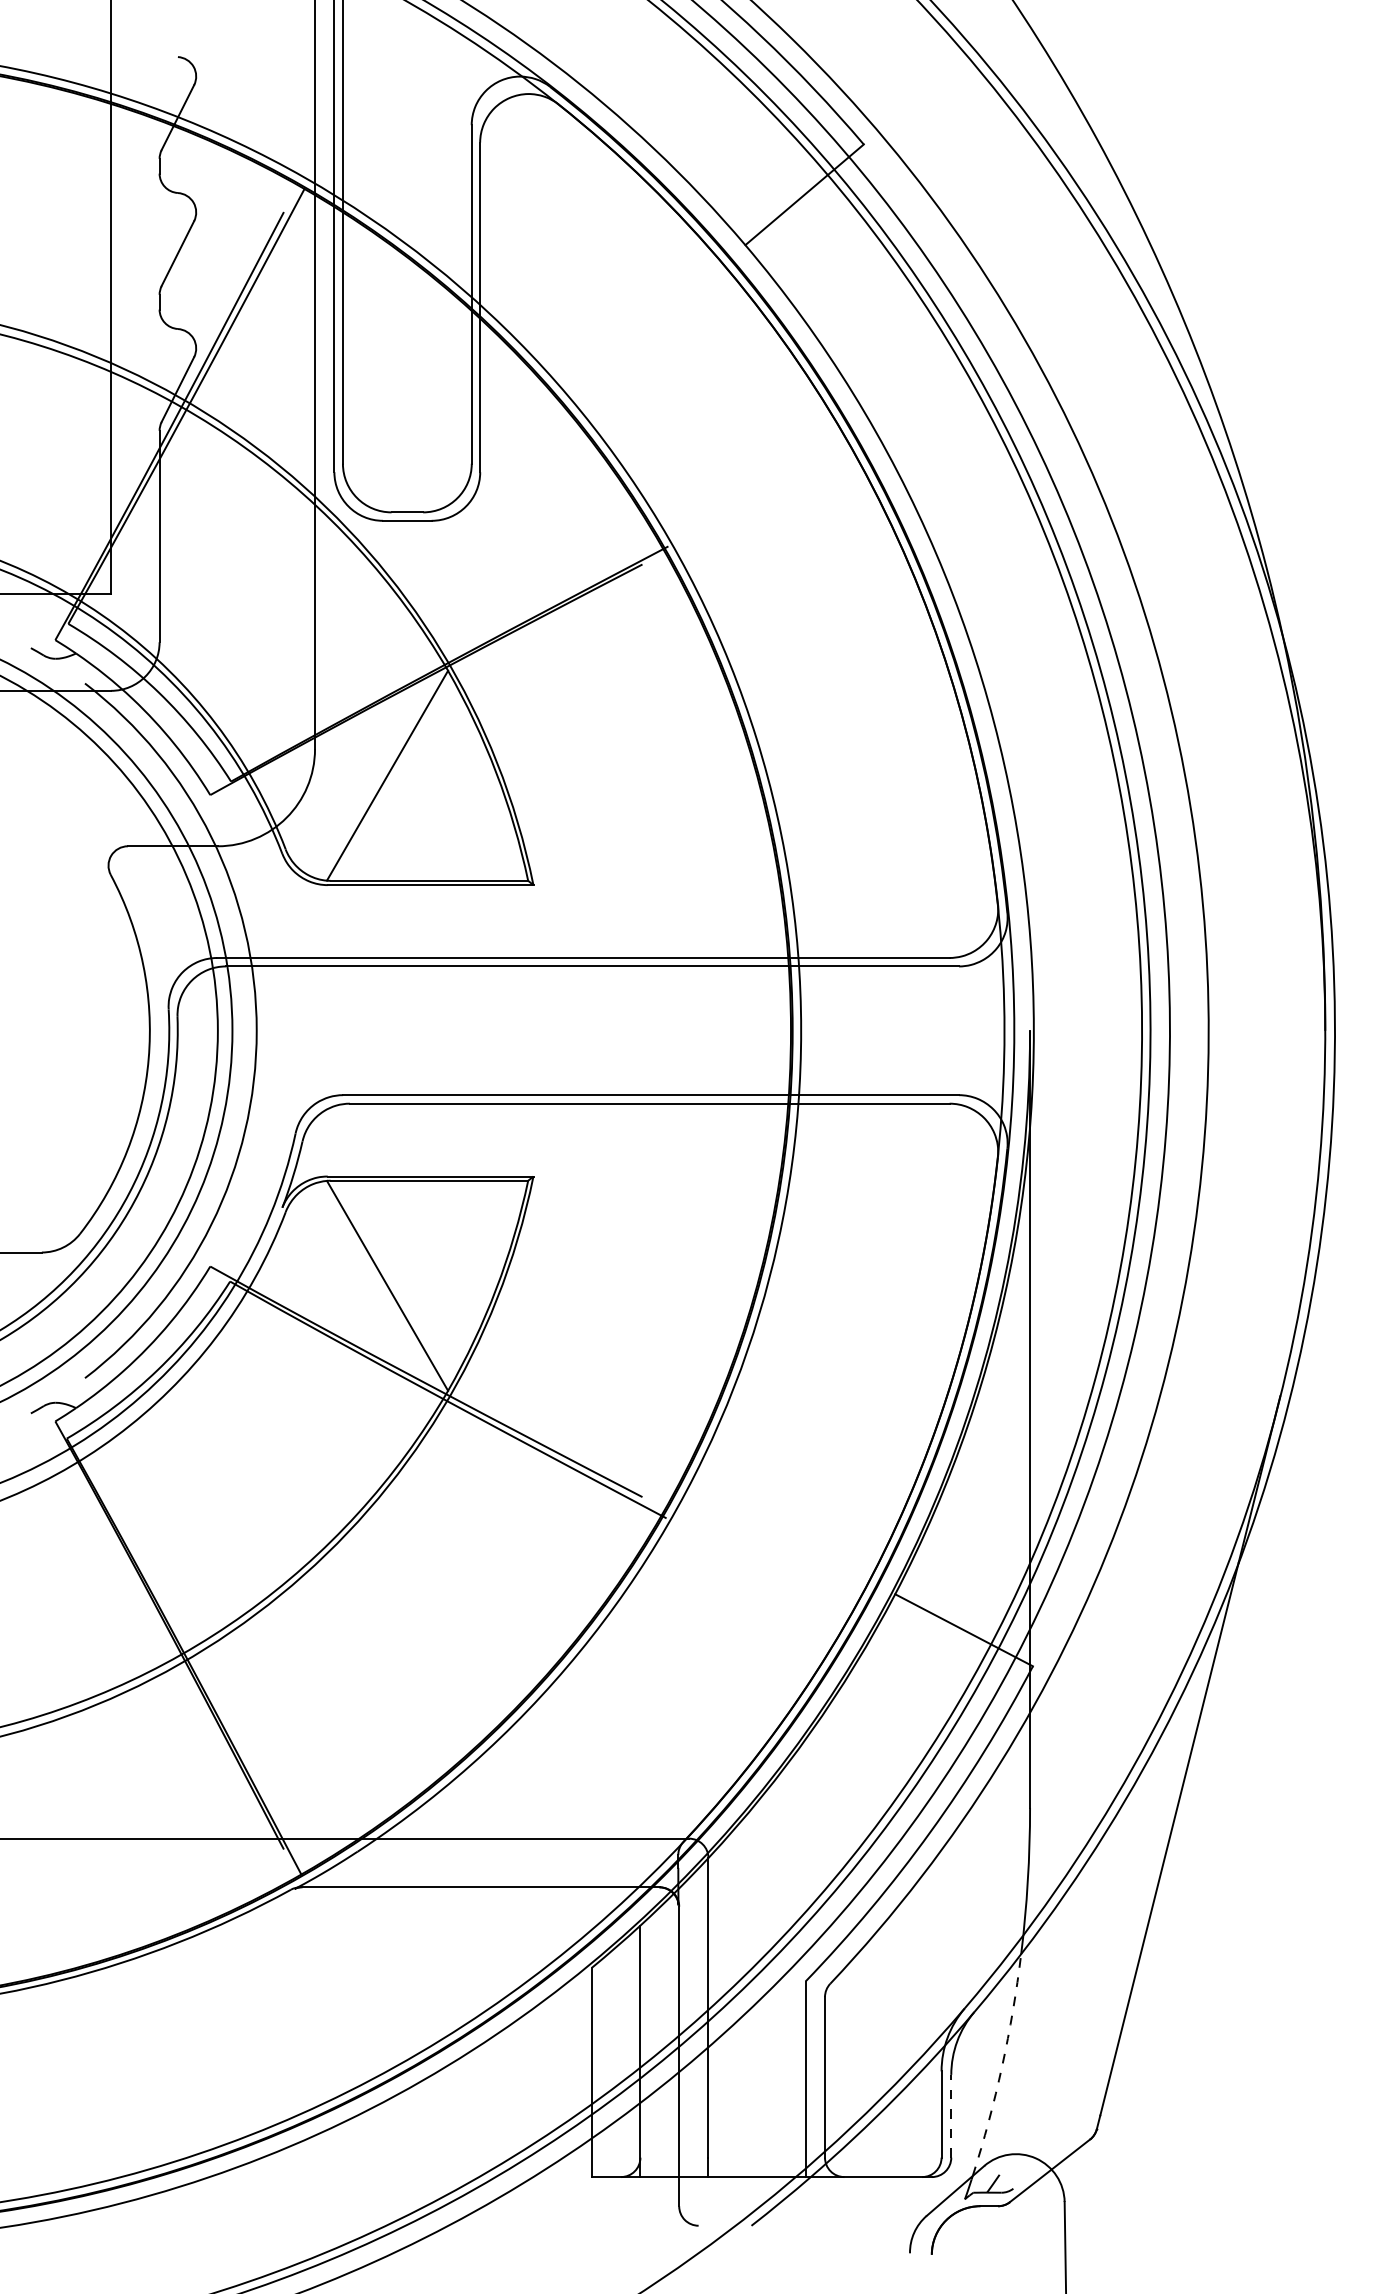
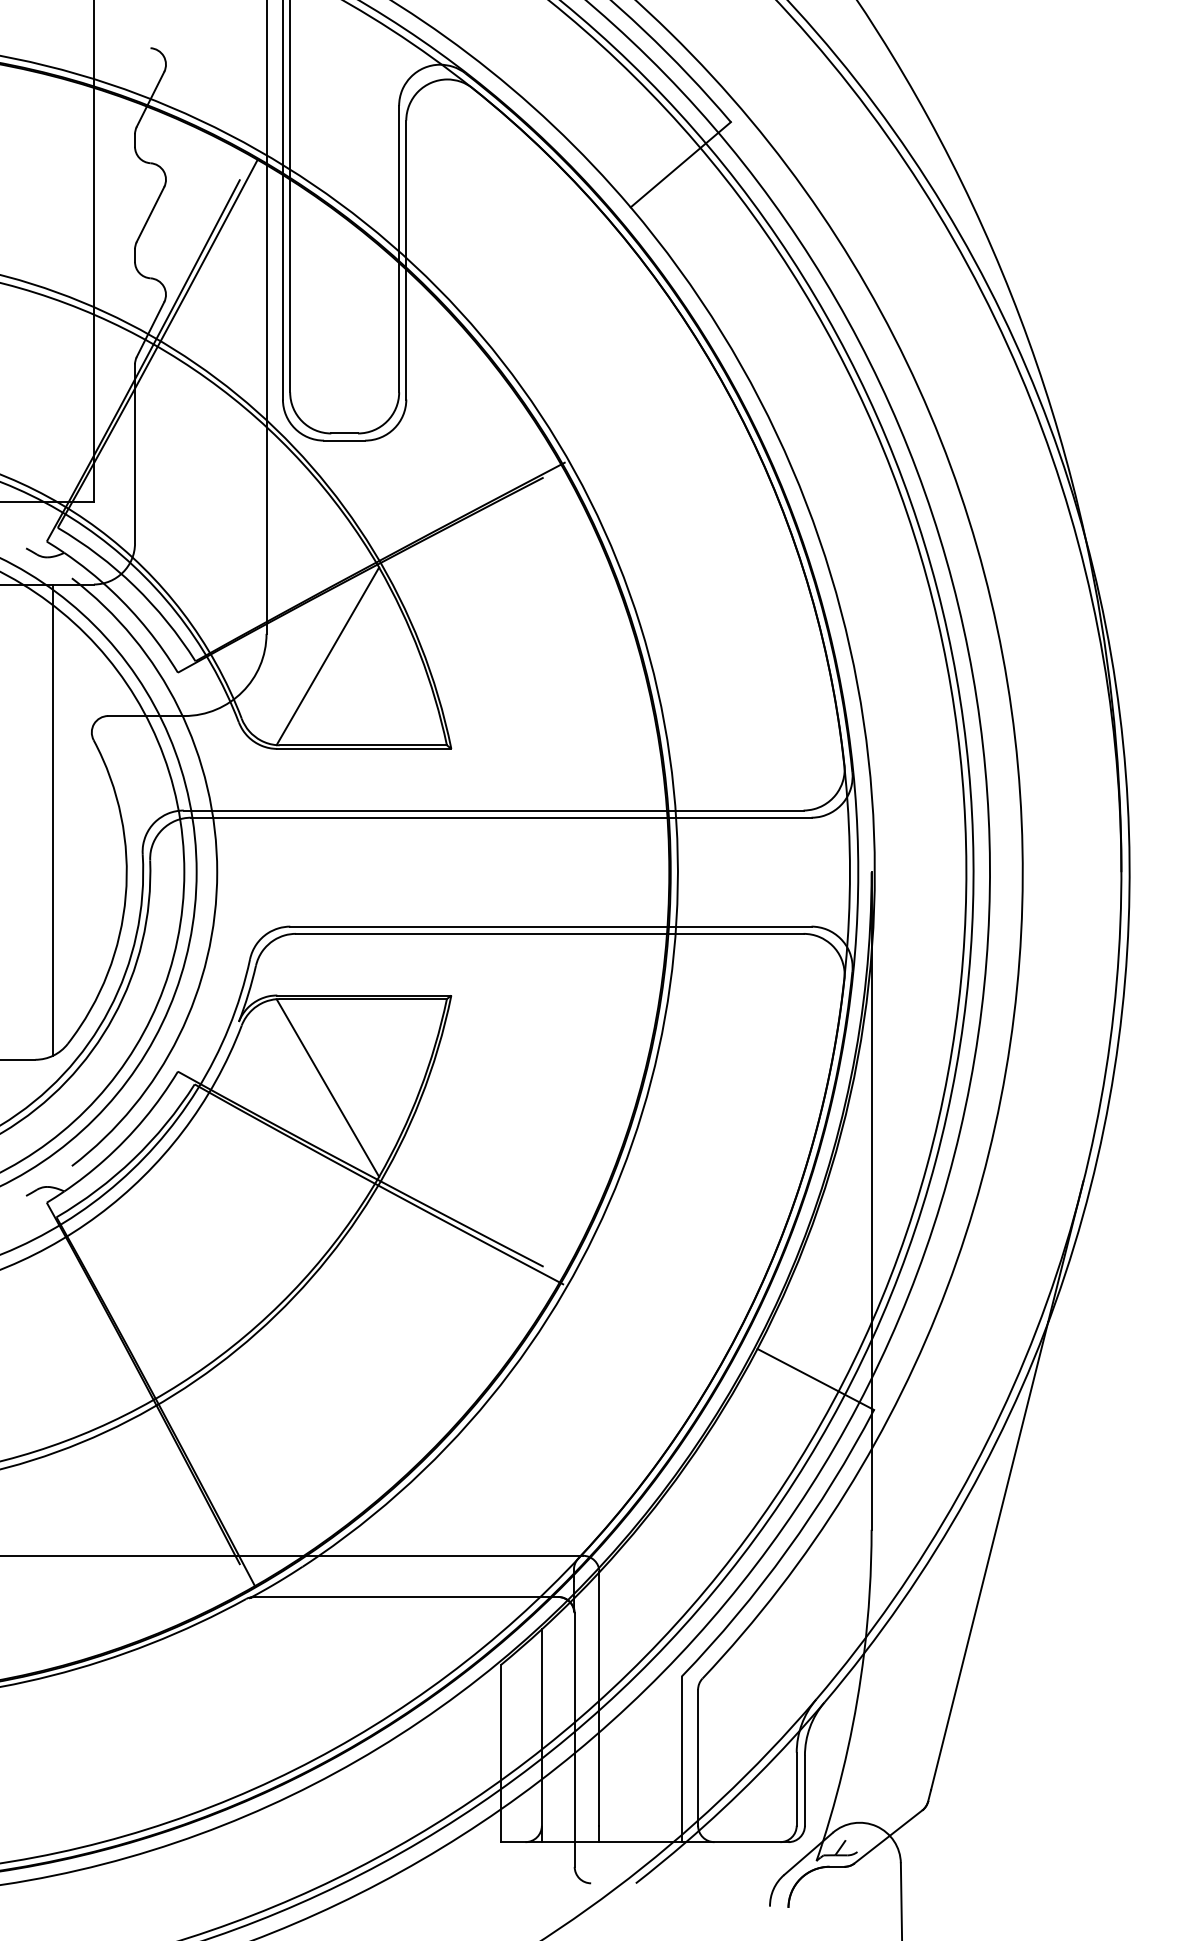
line: (62, 968) -> (52, 819), added
arc: (1002, 2066) -> (848, 1748), dashed -> solid
line: (951, 2115) -> (805, 1790), dashed -> solid

